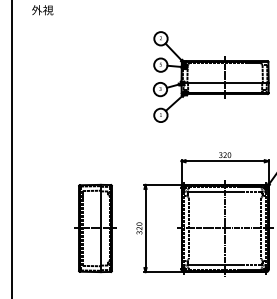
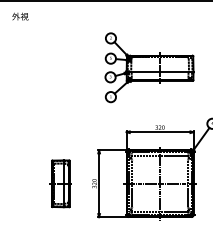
part: (95, 228) -> (60, 183), size x0.7

